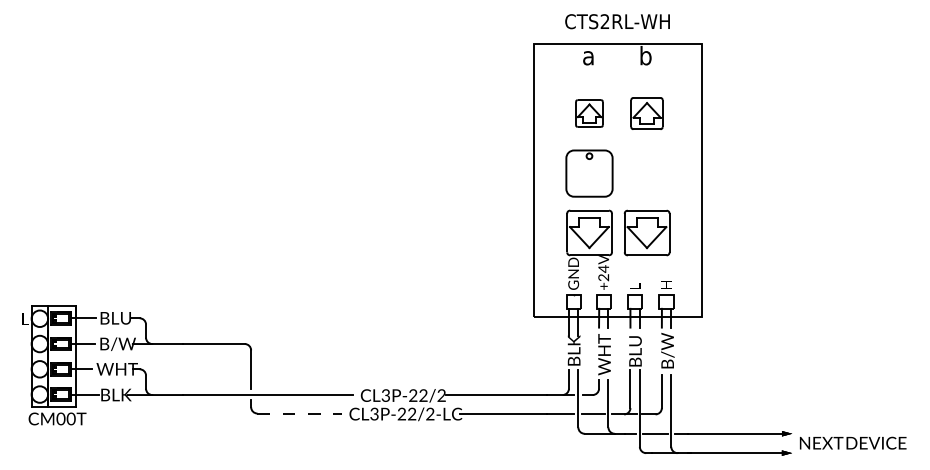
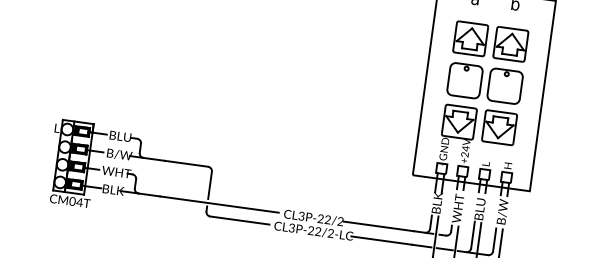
part: (589, 113) -> (470, 38), size x1.67
part: (646, 113) -> (510, 44), size x1.43
part: (646, 173) -> (504, 86), added
line: (300, 413) -> (240, 220), dashed -> solid
text: (70, 418) -> (79, 202), CM00T -> CM04T

